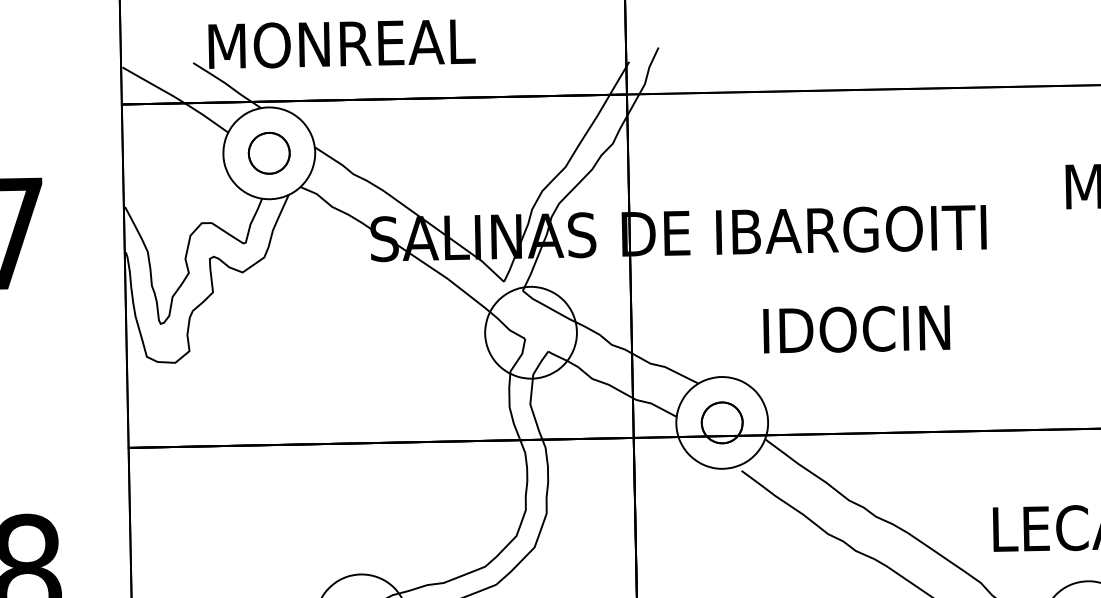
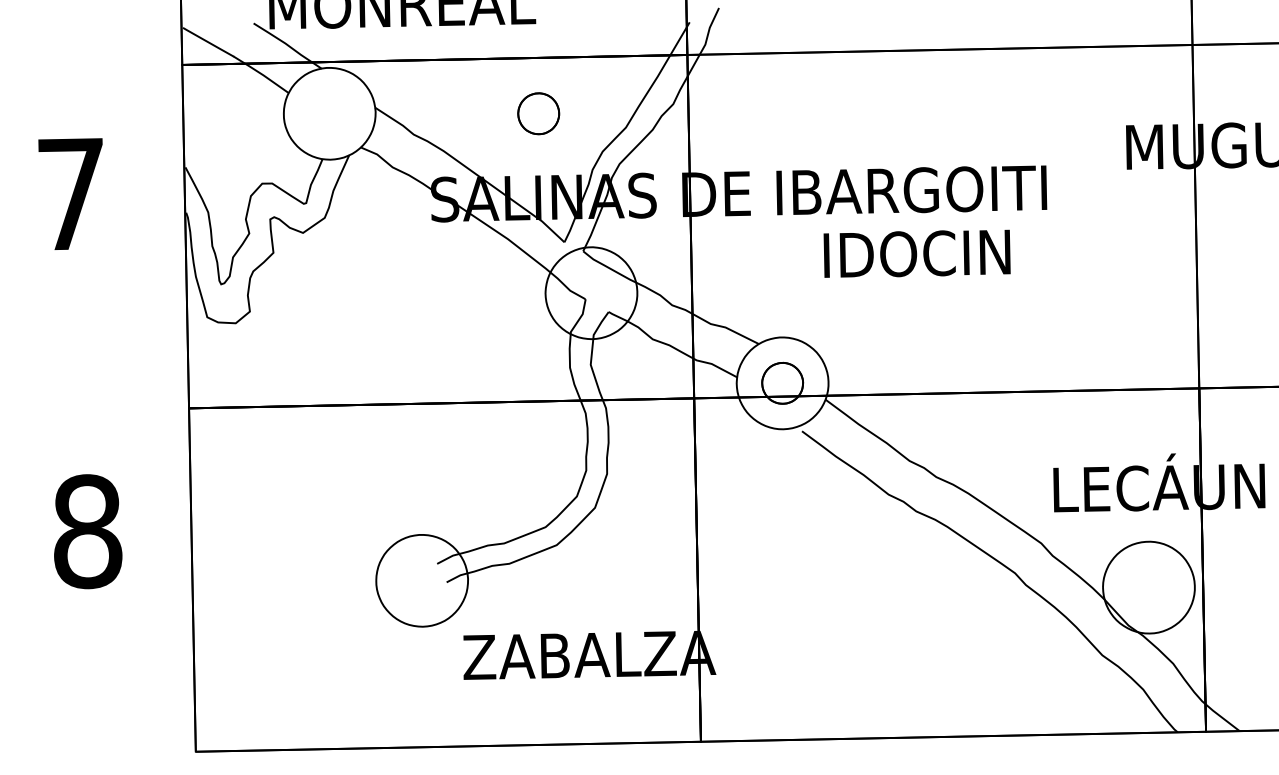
part: (269, 153) -> (538, 113), moved
text: (856, 329) -> (916, 253), moved

